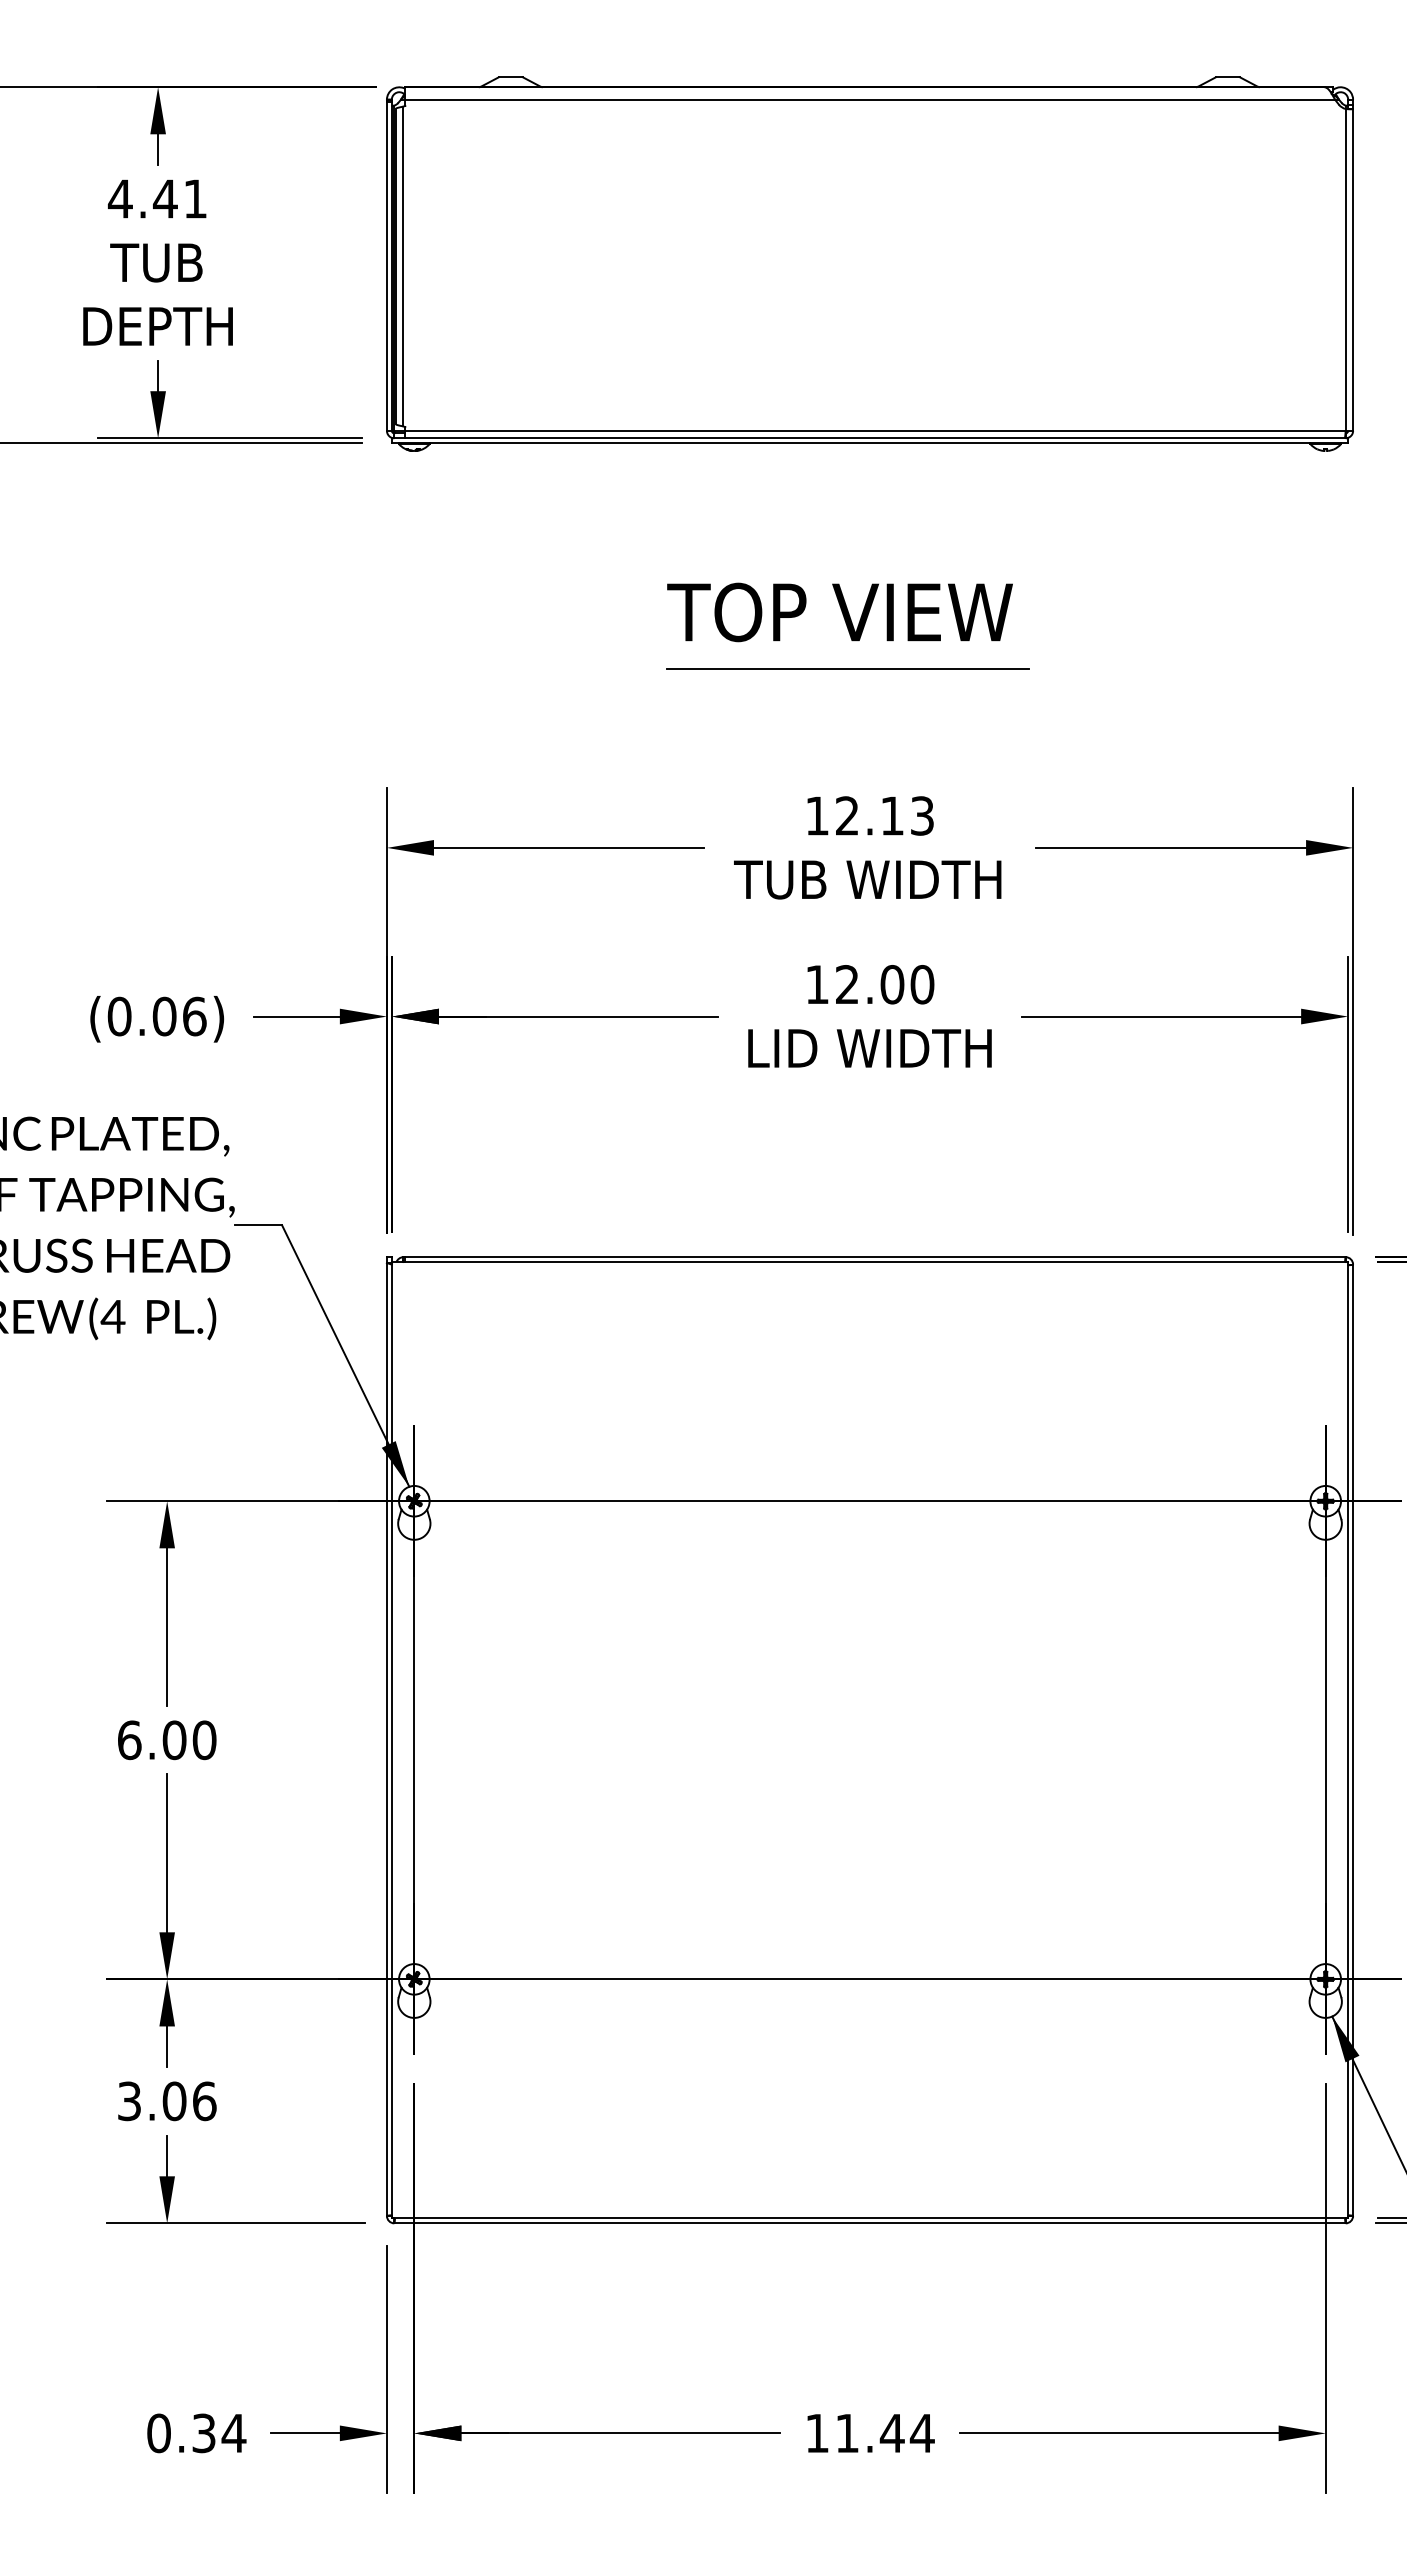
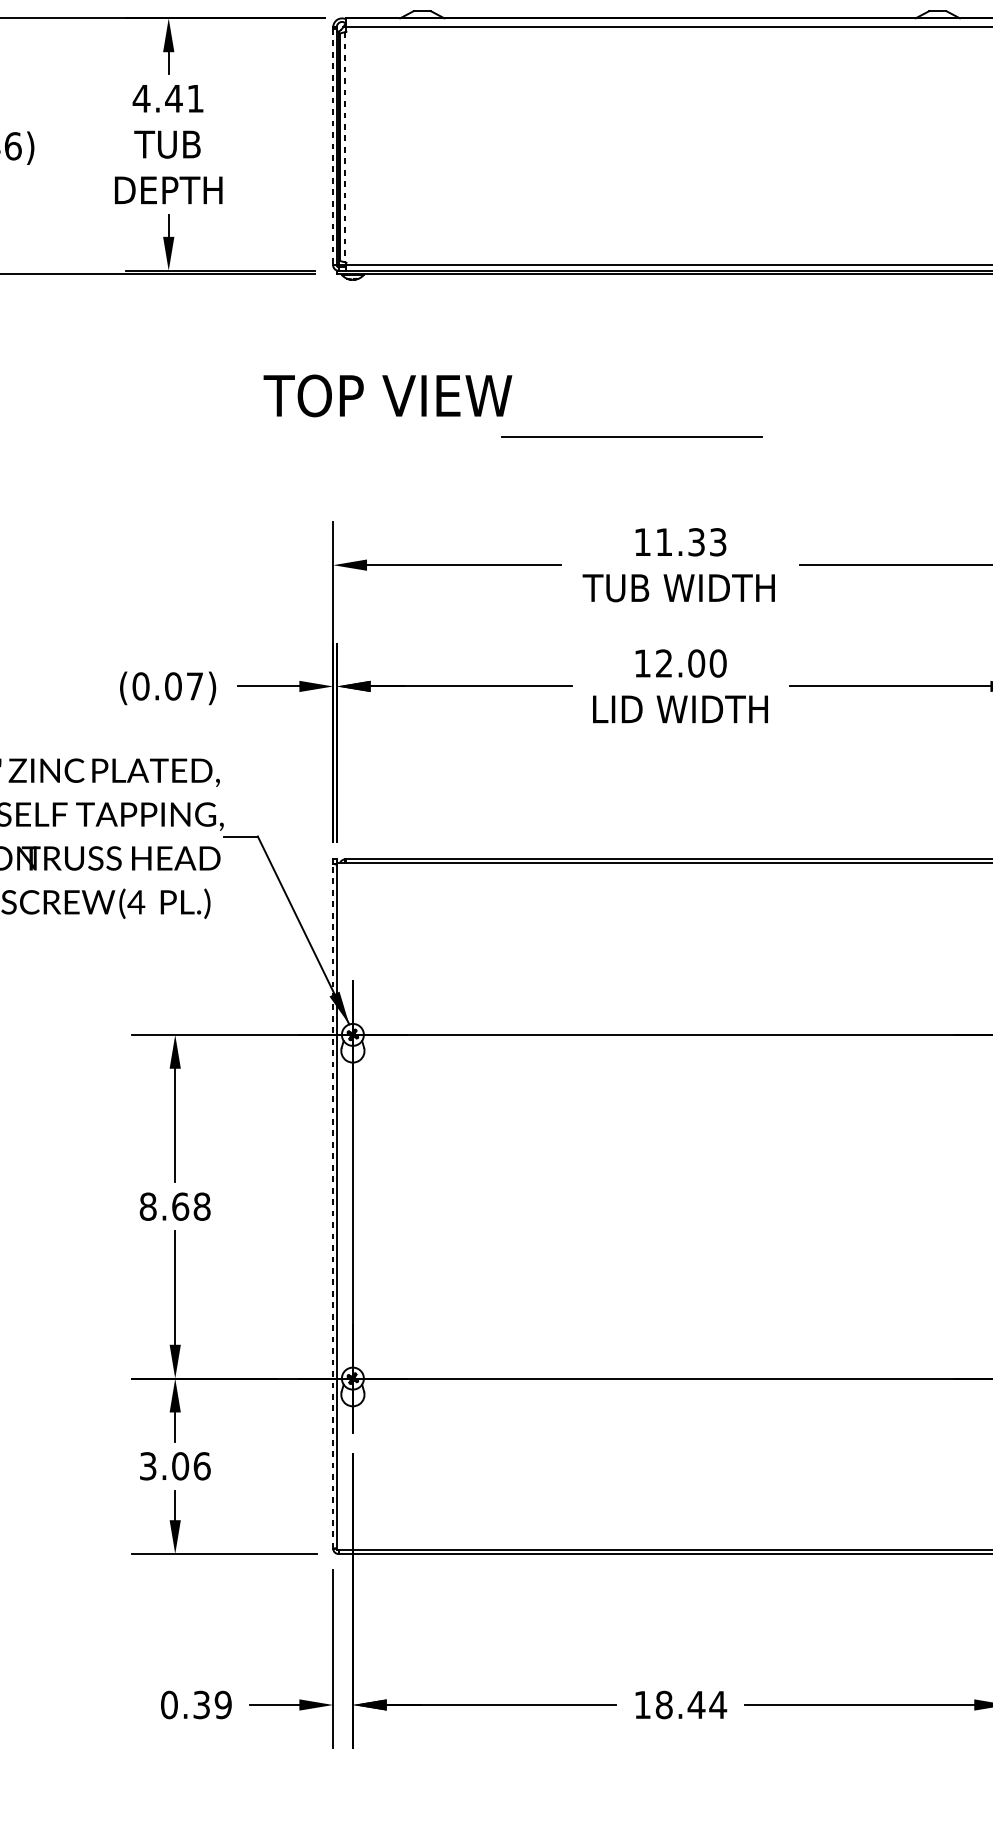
line: (386, 266) -> (332, 147), solid -> dashed
line: (403, 266) -> (345, 147), solid -> dashed
text: (839, 612) -> (387, 395), moved
line: (847, 668) -> (631, 436), moved
text: (869, 815) -> (680, 541), 12.13 -> 11.33
text: (194, 1016) -> (194, 686), (0.06) -> (0.07)
line: (386, 1738) -> (332, 1205), solid -> dashed
text: (166, 1739) -> (174, 1206), 6.00 -> 8.68
text: (233, 2433) -> (222, 1705), 0.34 -> 0.39
text: (847, 2433) -> (664, 1705), 11.44 -> 18.44

